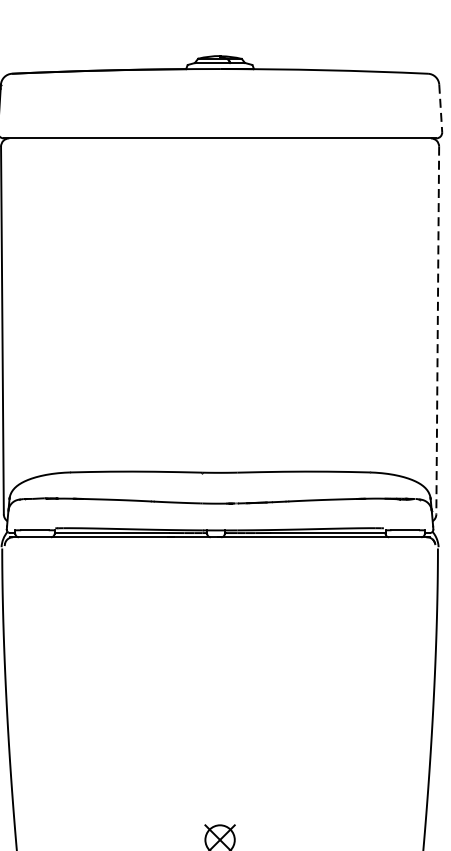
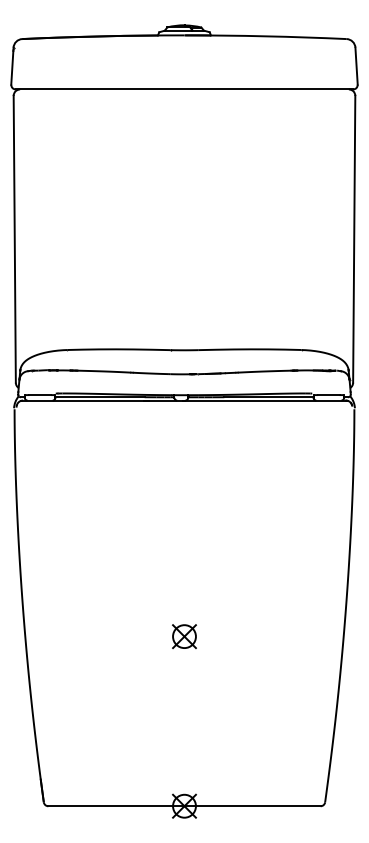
line: (440, 108) -> (356, 66), dashed -> solid
line: (438, 330) -> (354, 239), dashed -> solid

